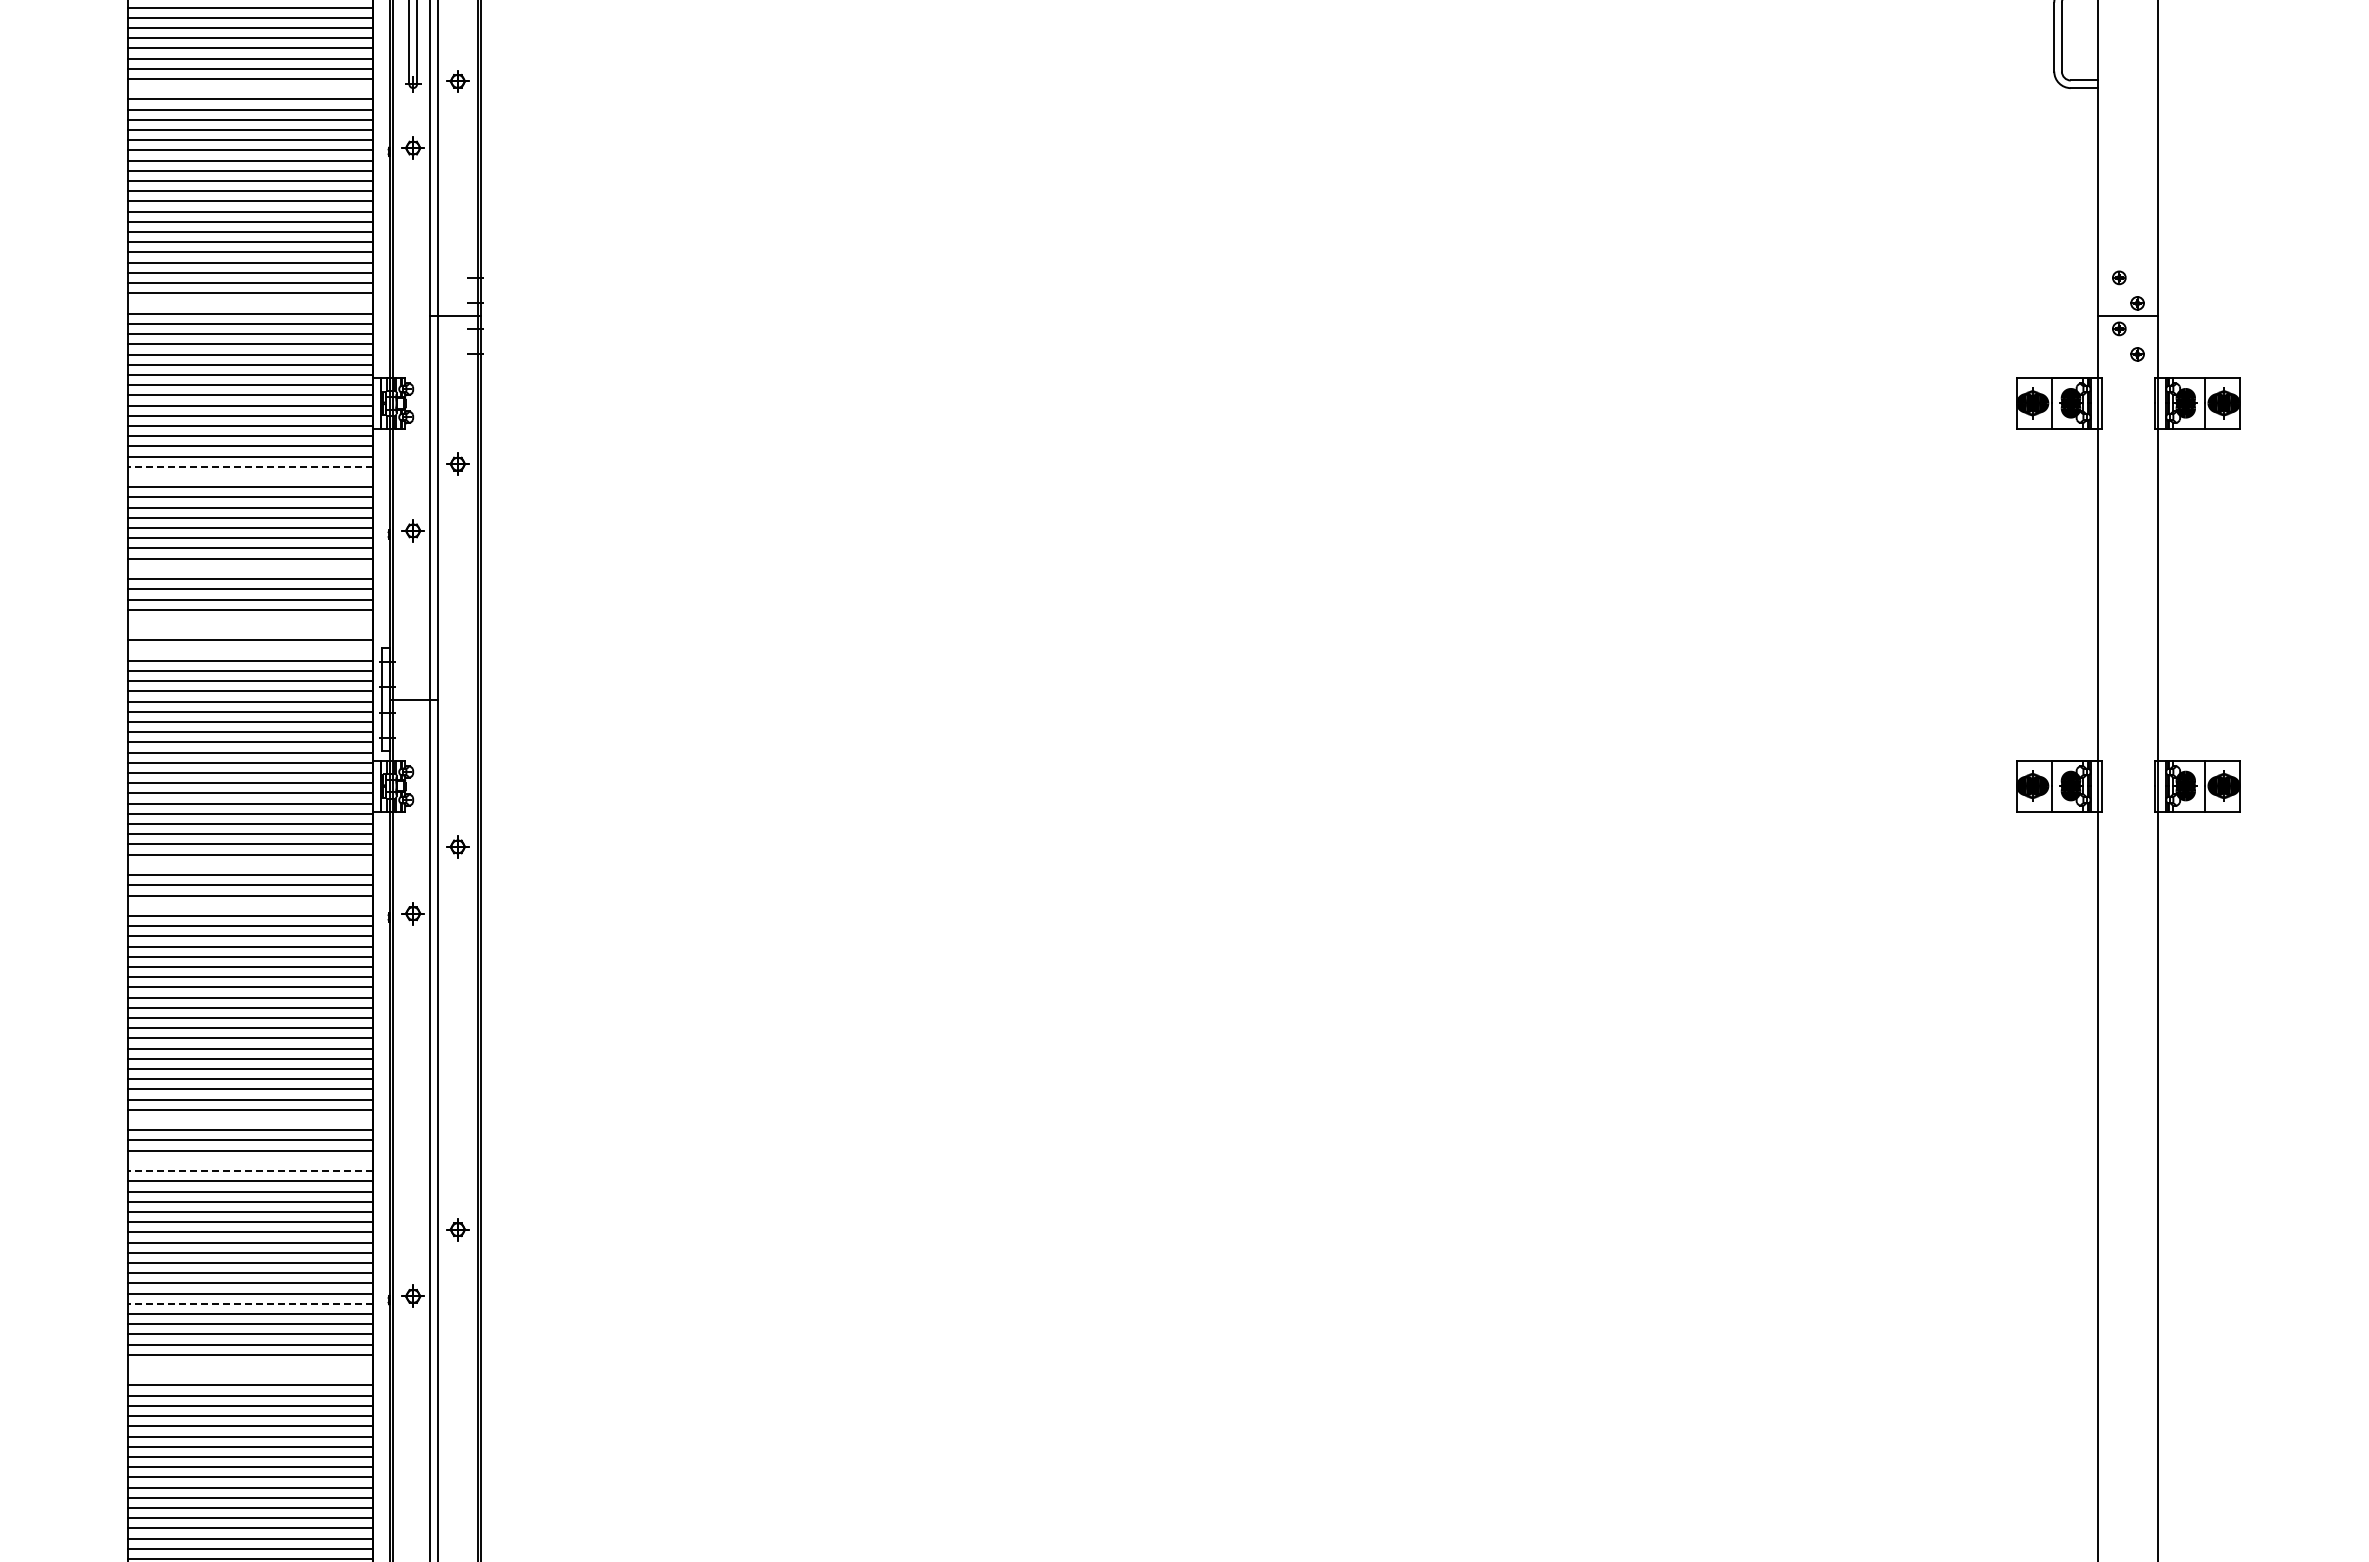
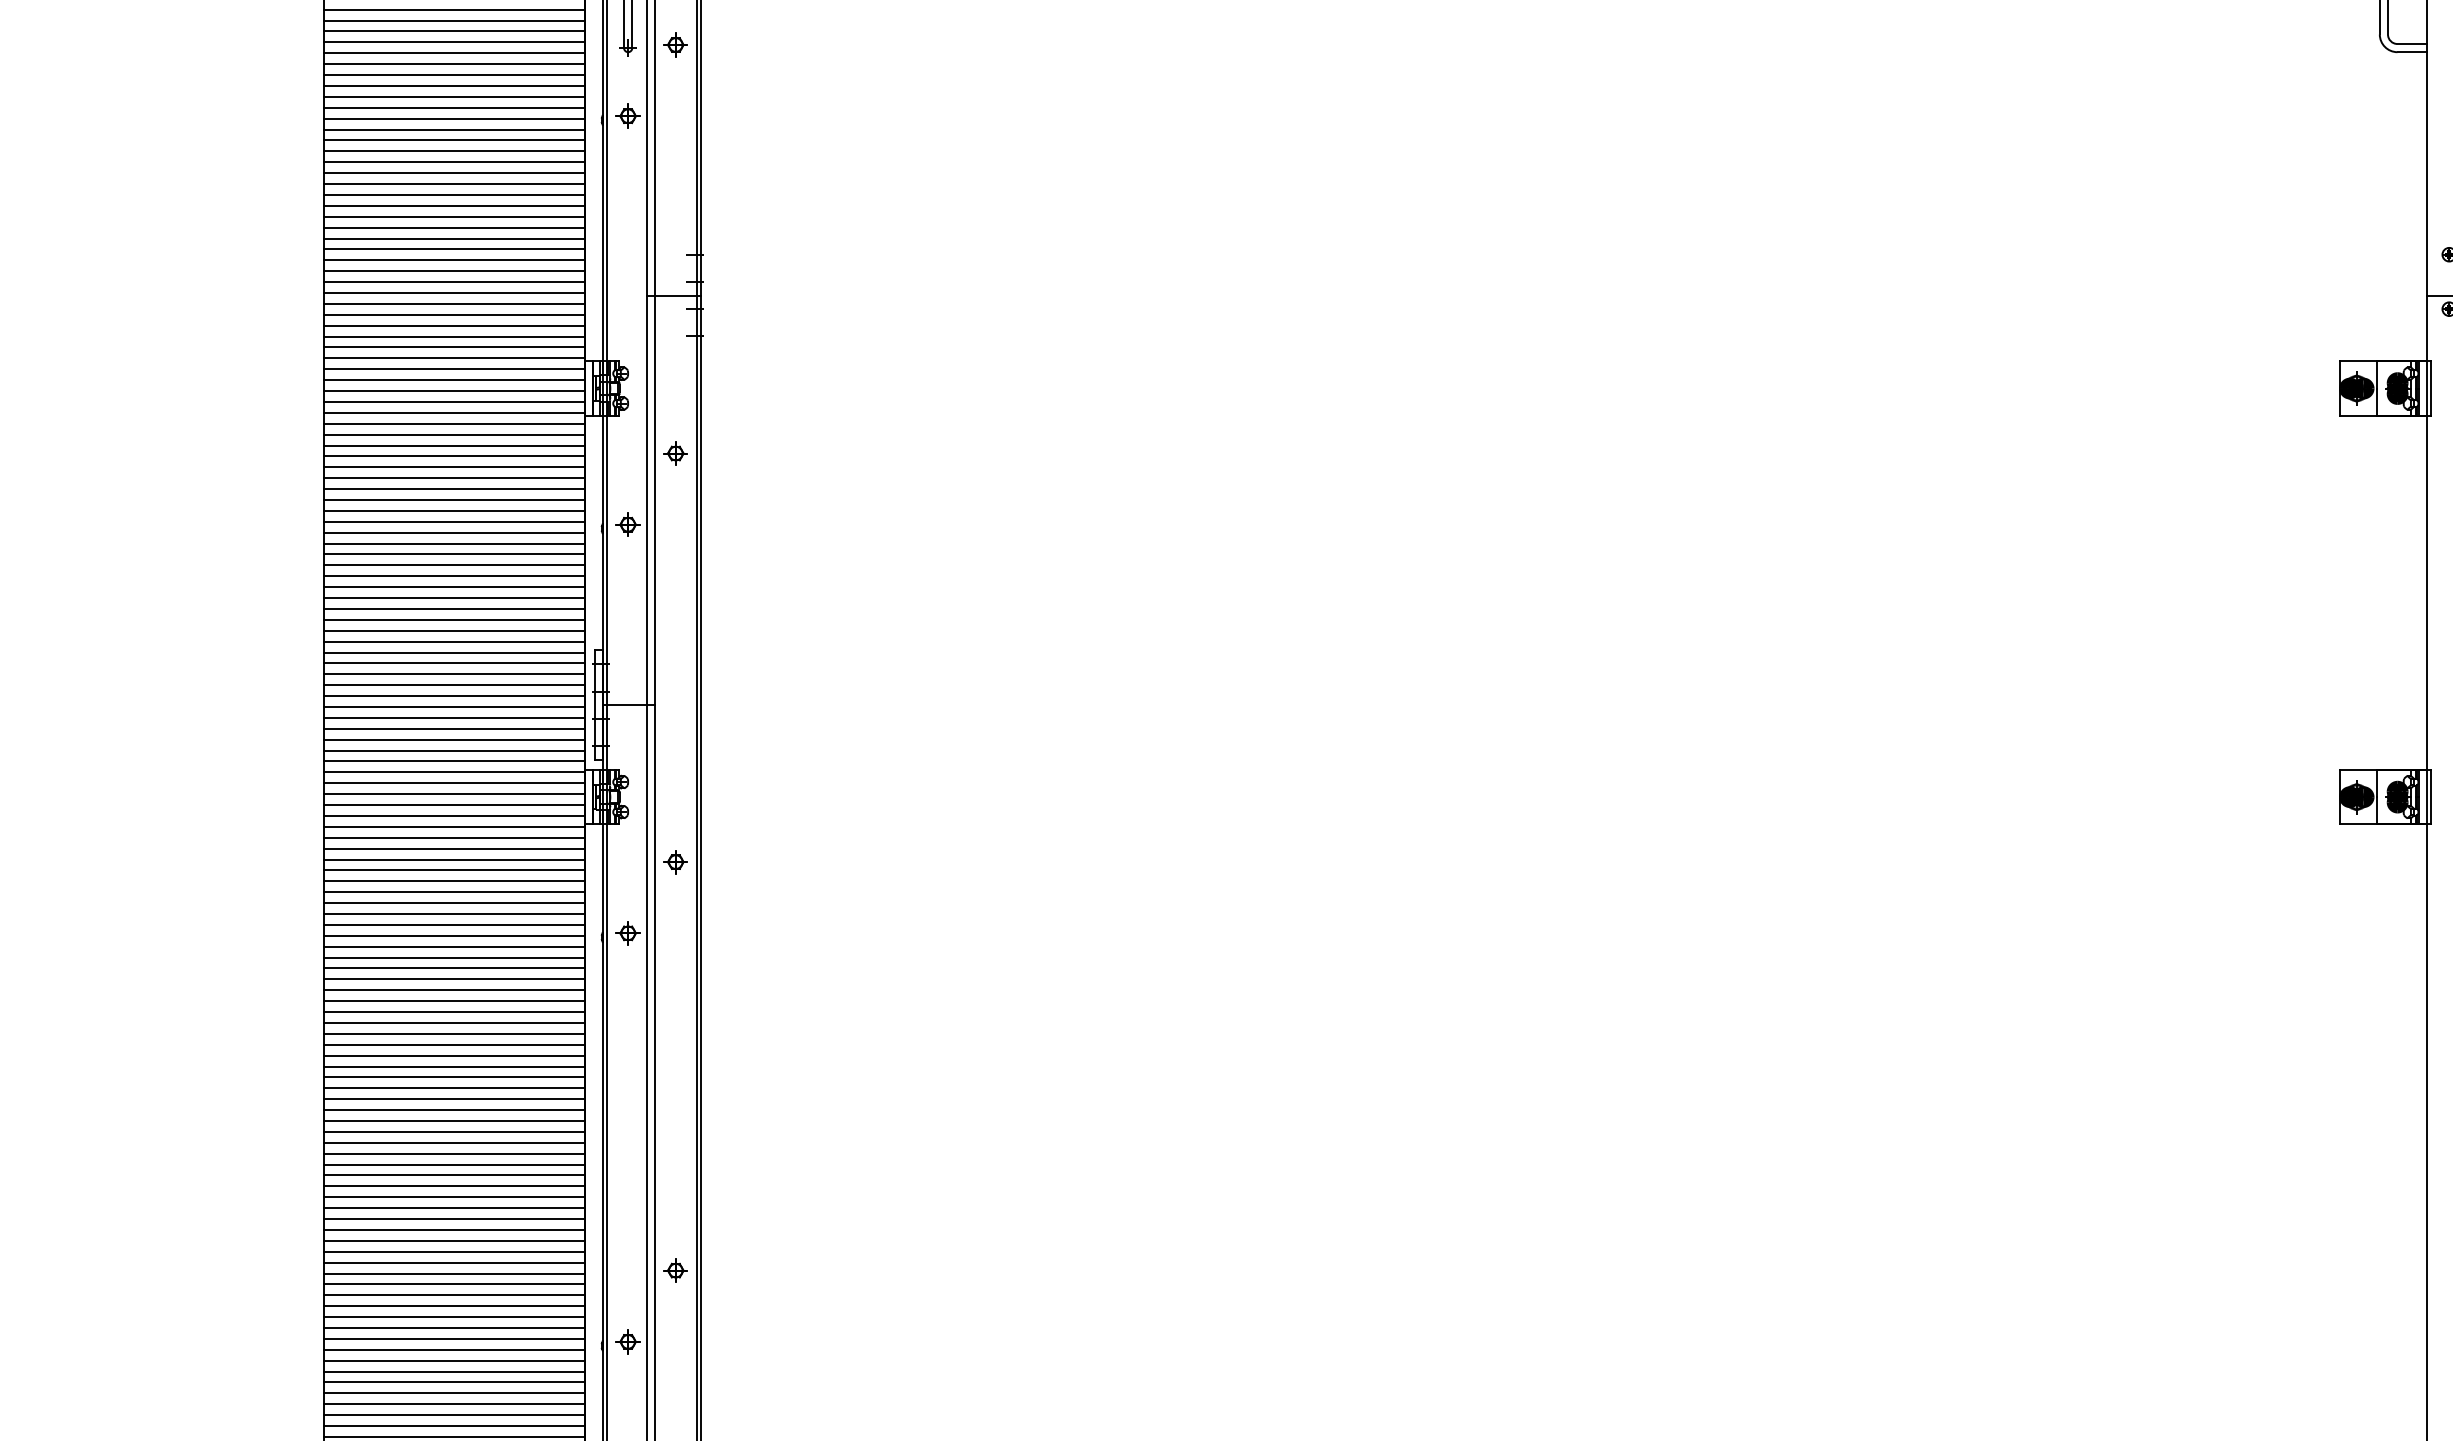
line: (250, 89) -> (454, 53), added
line: (250, 303) -> (454, 282), added
line: (250, 466) -> (454, 456), dashed -> solid
line: (250, 477) -> (454, 467), added
line: (250, 568) -> (454, 564), added
line: (250, 619) -> (454, 619), added
line: (250, 630) -> (454, 631), added
line: (250, 650) -> (454, 652), added
line: (250, 864) -> (454, 880), added
line: (250, 905) -> (454, 924), added
line: (250, 1120) -> (454, 1154), added
line: (250, 1160) -> (454, 1196), added
line: (250, 1171) -> (454, 1208), dashed -> solid
line: (250, 1303) -> (454, 1349), dashed -> solid
line: (250, 1365) -> (454, 1415), added
line: (250, 1375) -> (454, 1426), added

